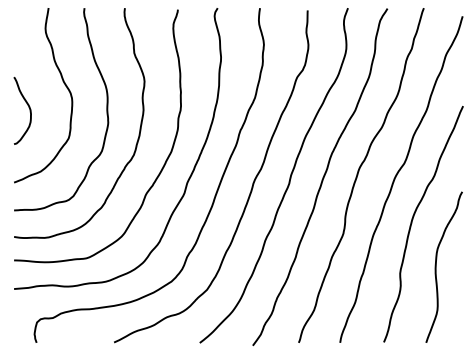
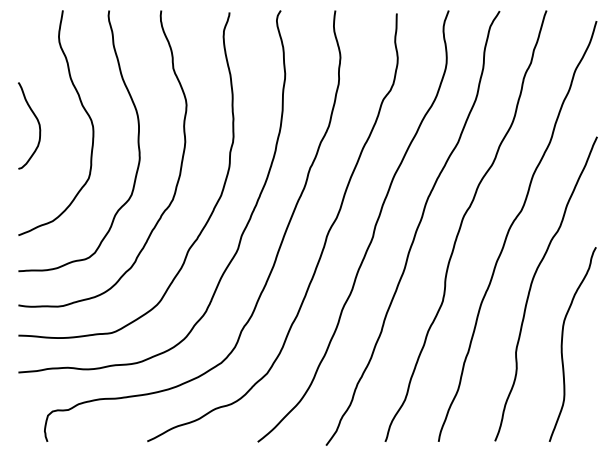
curve: (28, 108) -> (37, 122), moved

